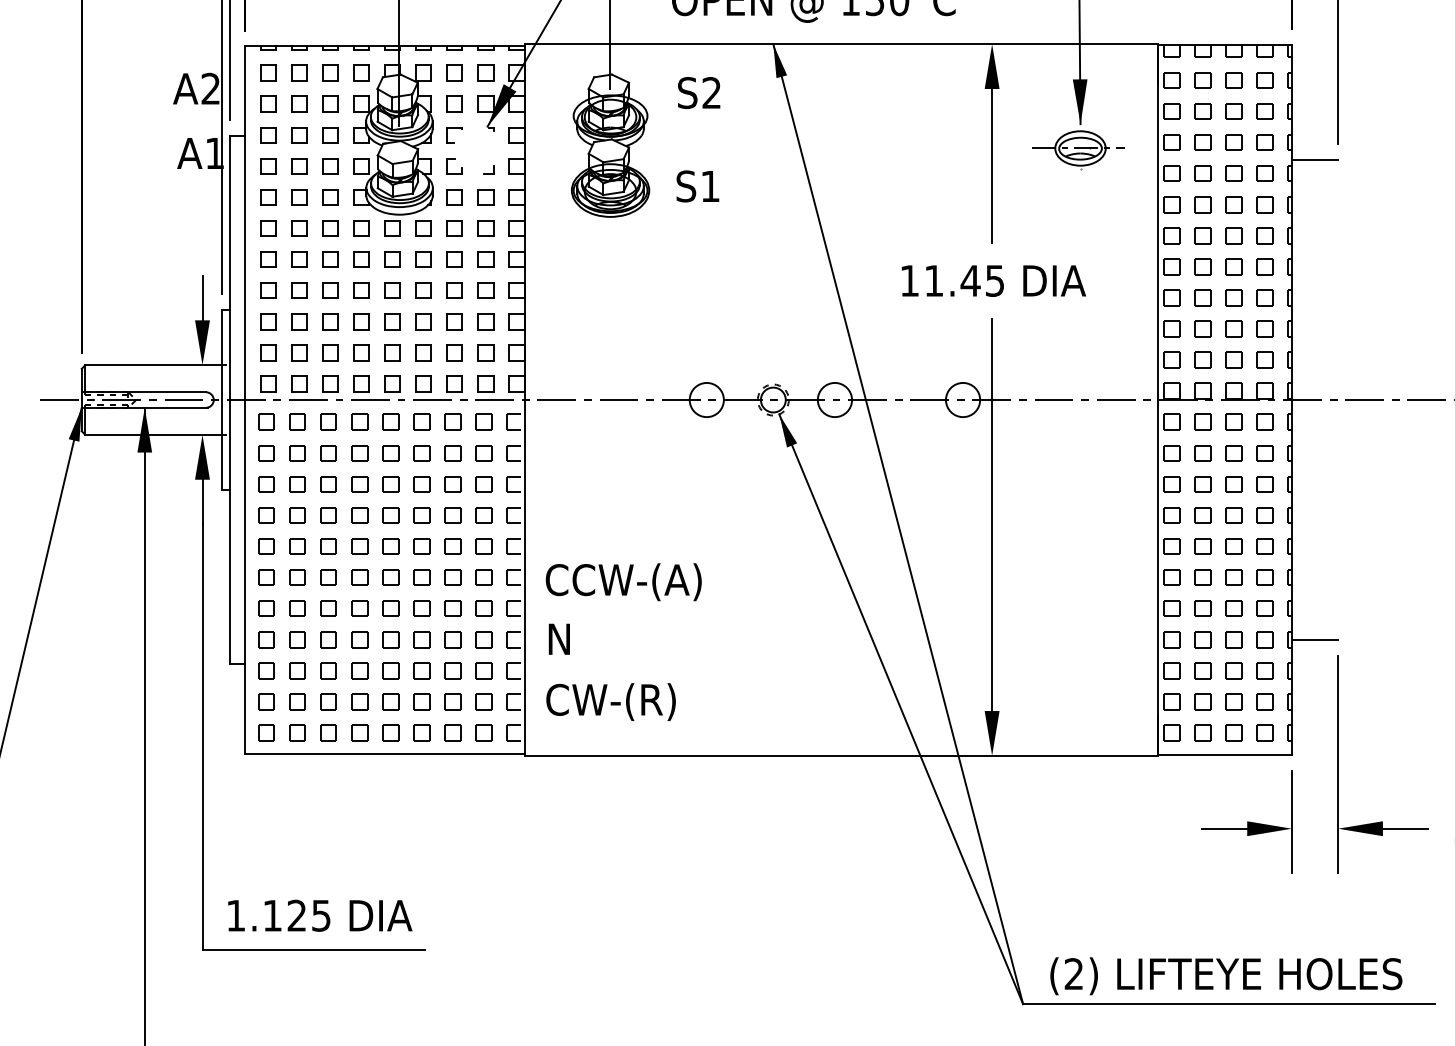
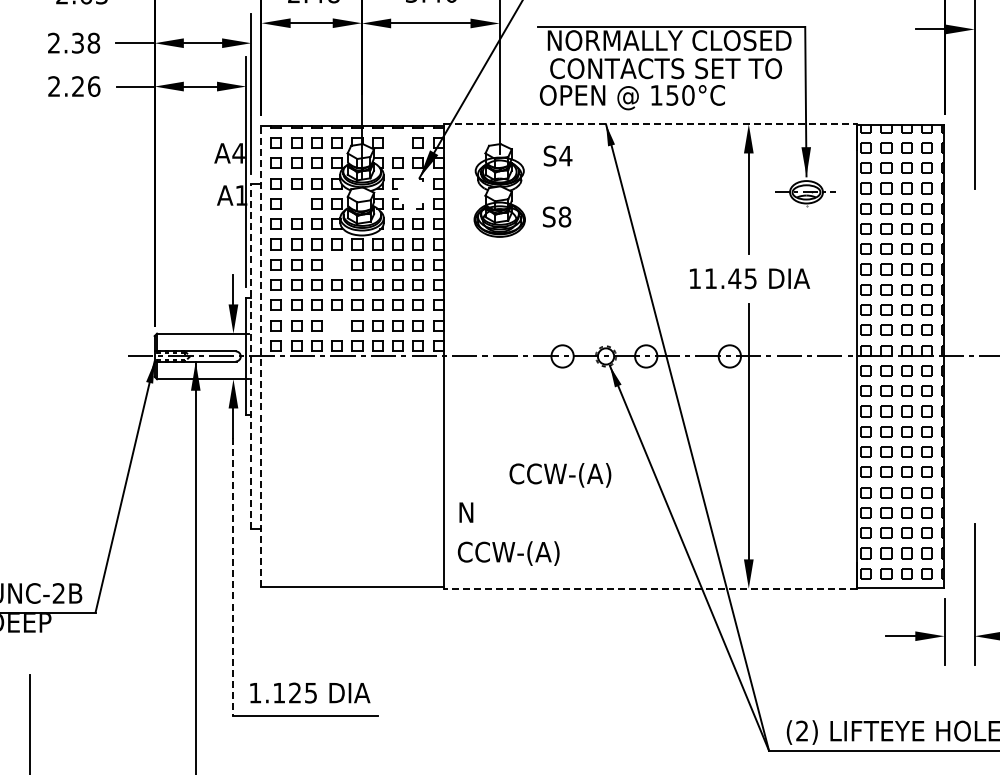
line: (841, 44) -> (650, 124), solid -> dashed
part: (453, 72) -> (397, 142), removed
text: (210, 89) -> (238, 153), A2 -> A4
text: (711, 92) -> (565, 155), S2 -> S4
line: (1314, 159) -> (959, 199), removed
part: (299, 165) -> (296, 203), removed
text: (709, 185) -> (564, 216), S1 -> S8
part: (360, 259) -> (336, 264), removed
part: (360, 352) -> (336, 325), removed
line: (230, 398) -> (251, 355), solid -> dashed
line: (245, 400) -> (261, 356), solid -> dashed
hatch: (389, 576) -> (355, 471), removed
text: (623, 582) -> (560, 475), moved
line: (1314, 640) -> (959, 513), removed
text: (636, 701) -> (516, 553), CW-(R) -> CCW-(A)
line: (202, 737) -> (233, 576), solid -> dashed
line: (841, 755) -> (650, 588), solid -> dashed

